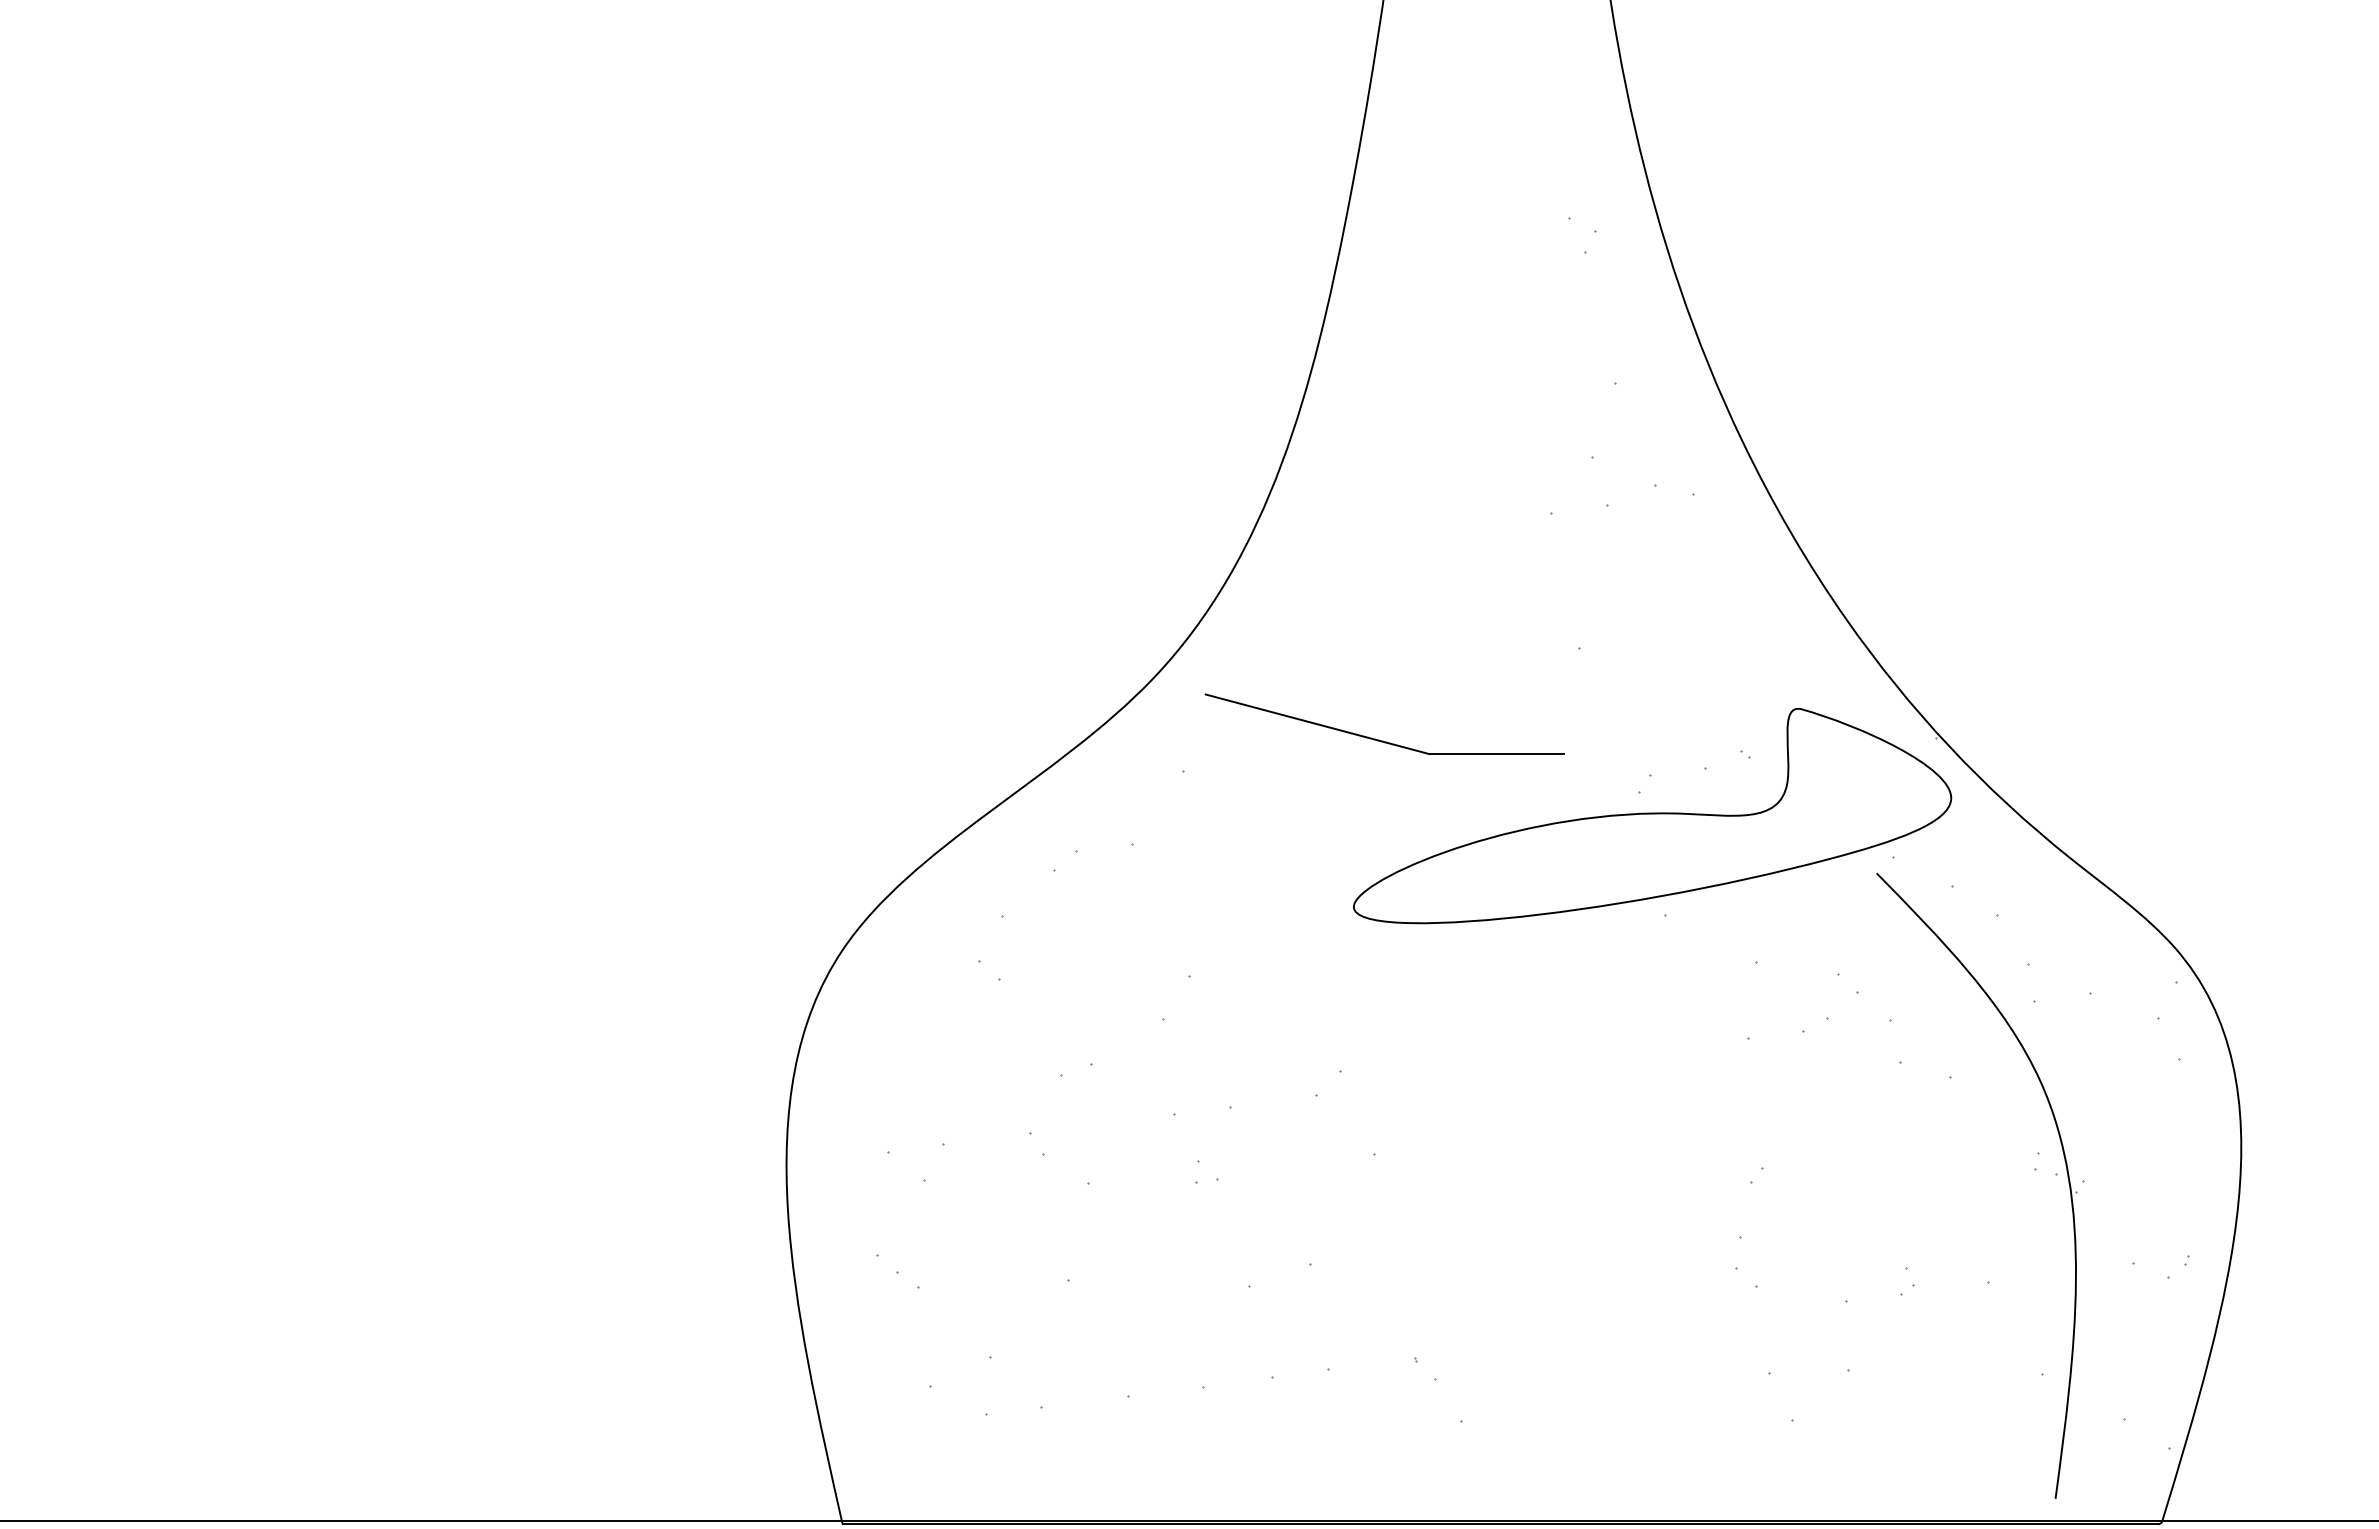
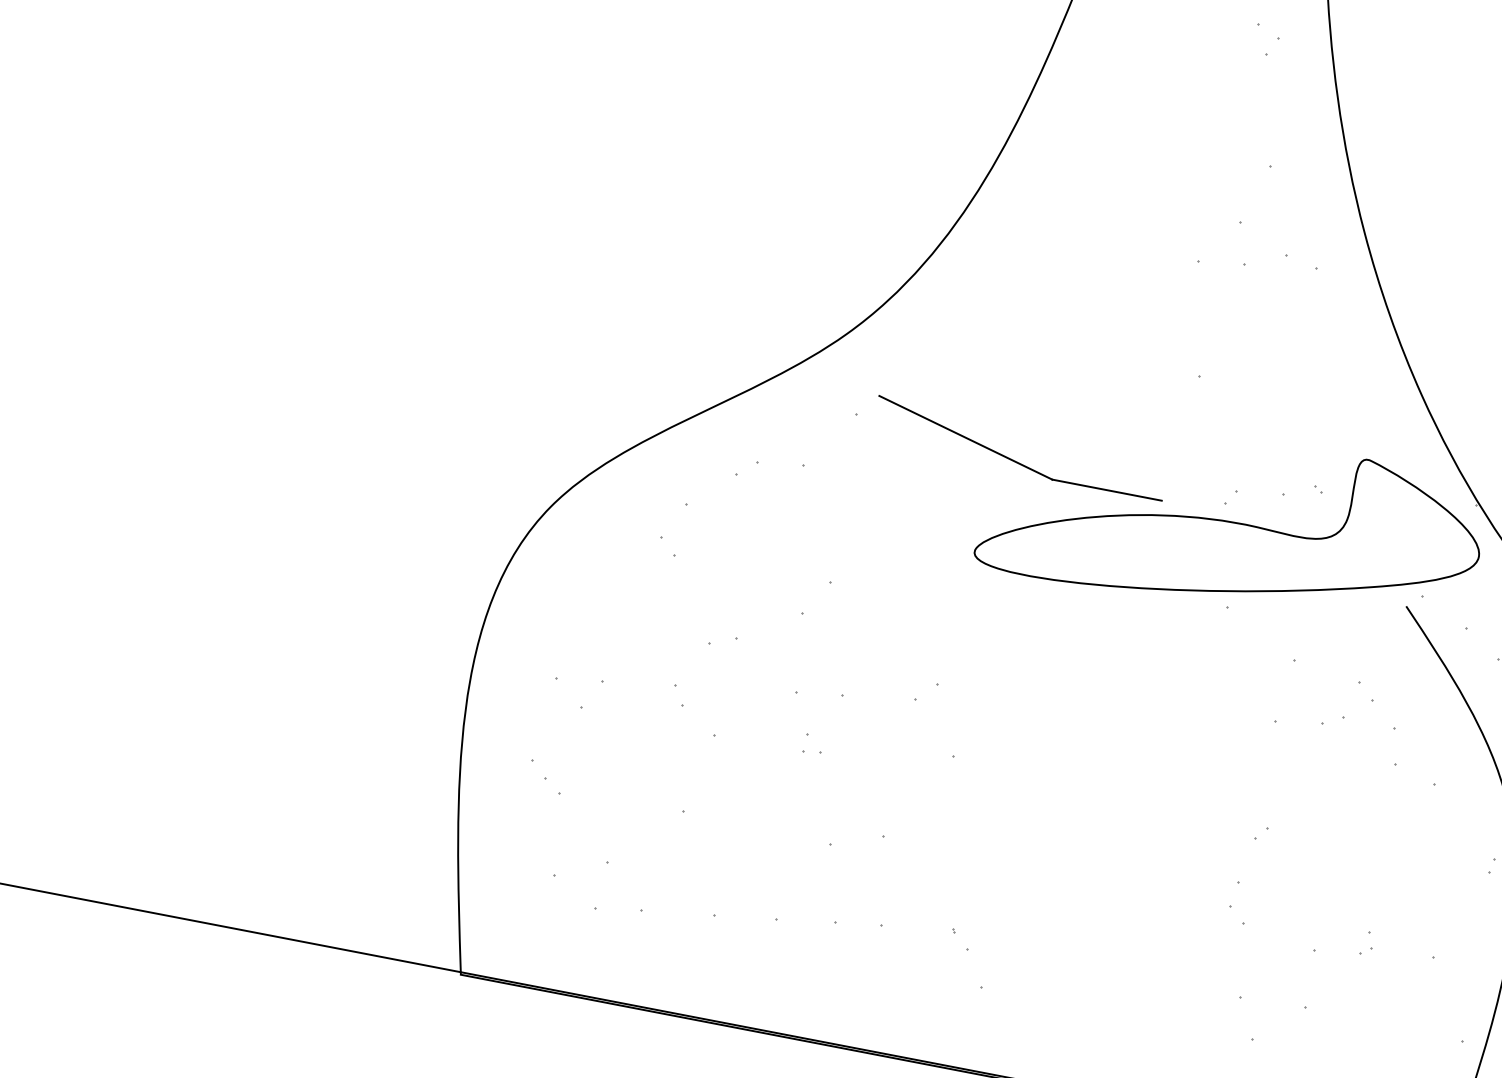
part: (1379, 739) -> (1014, 459), moved

